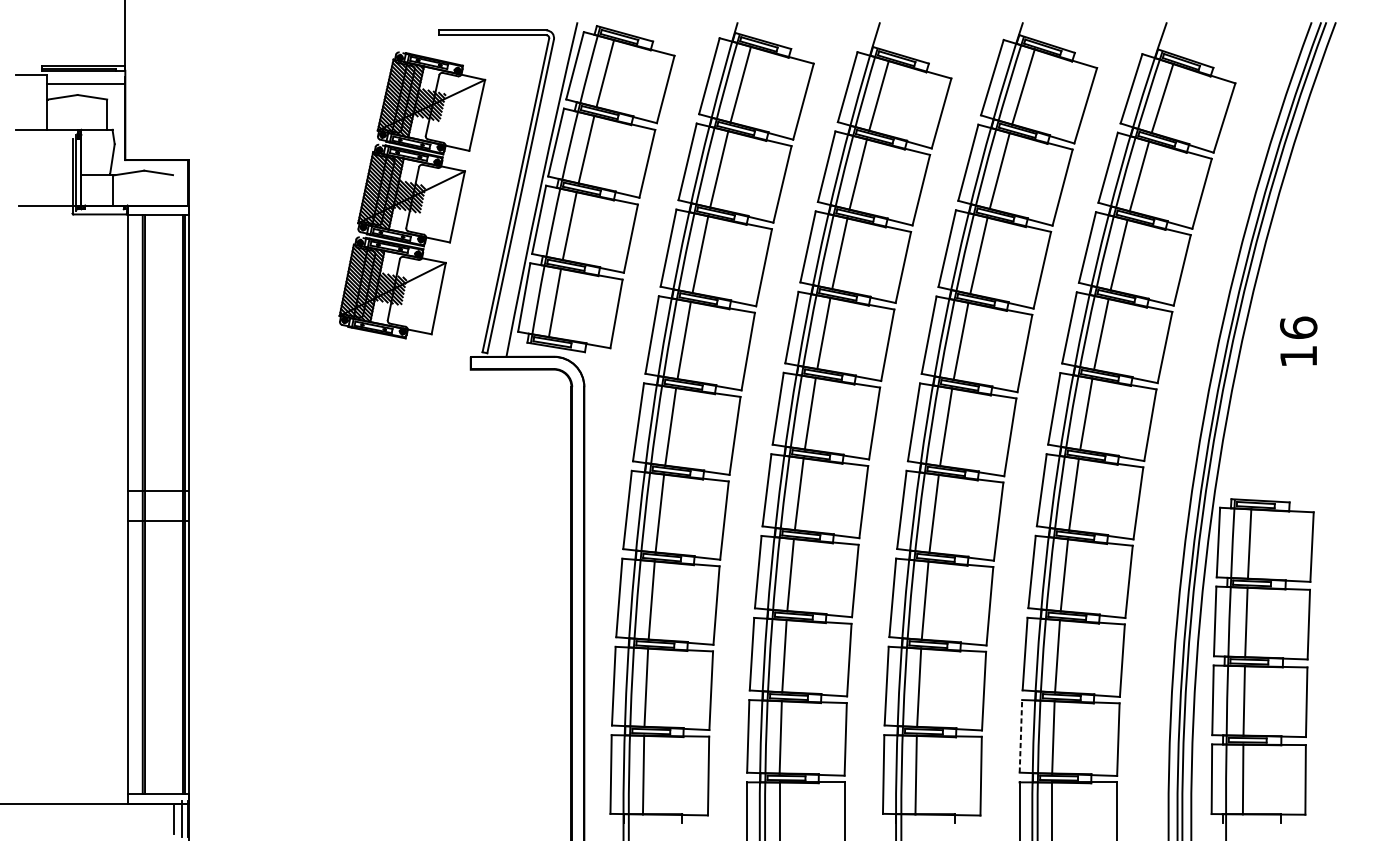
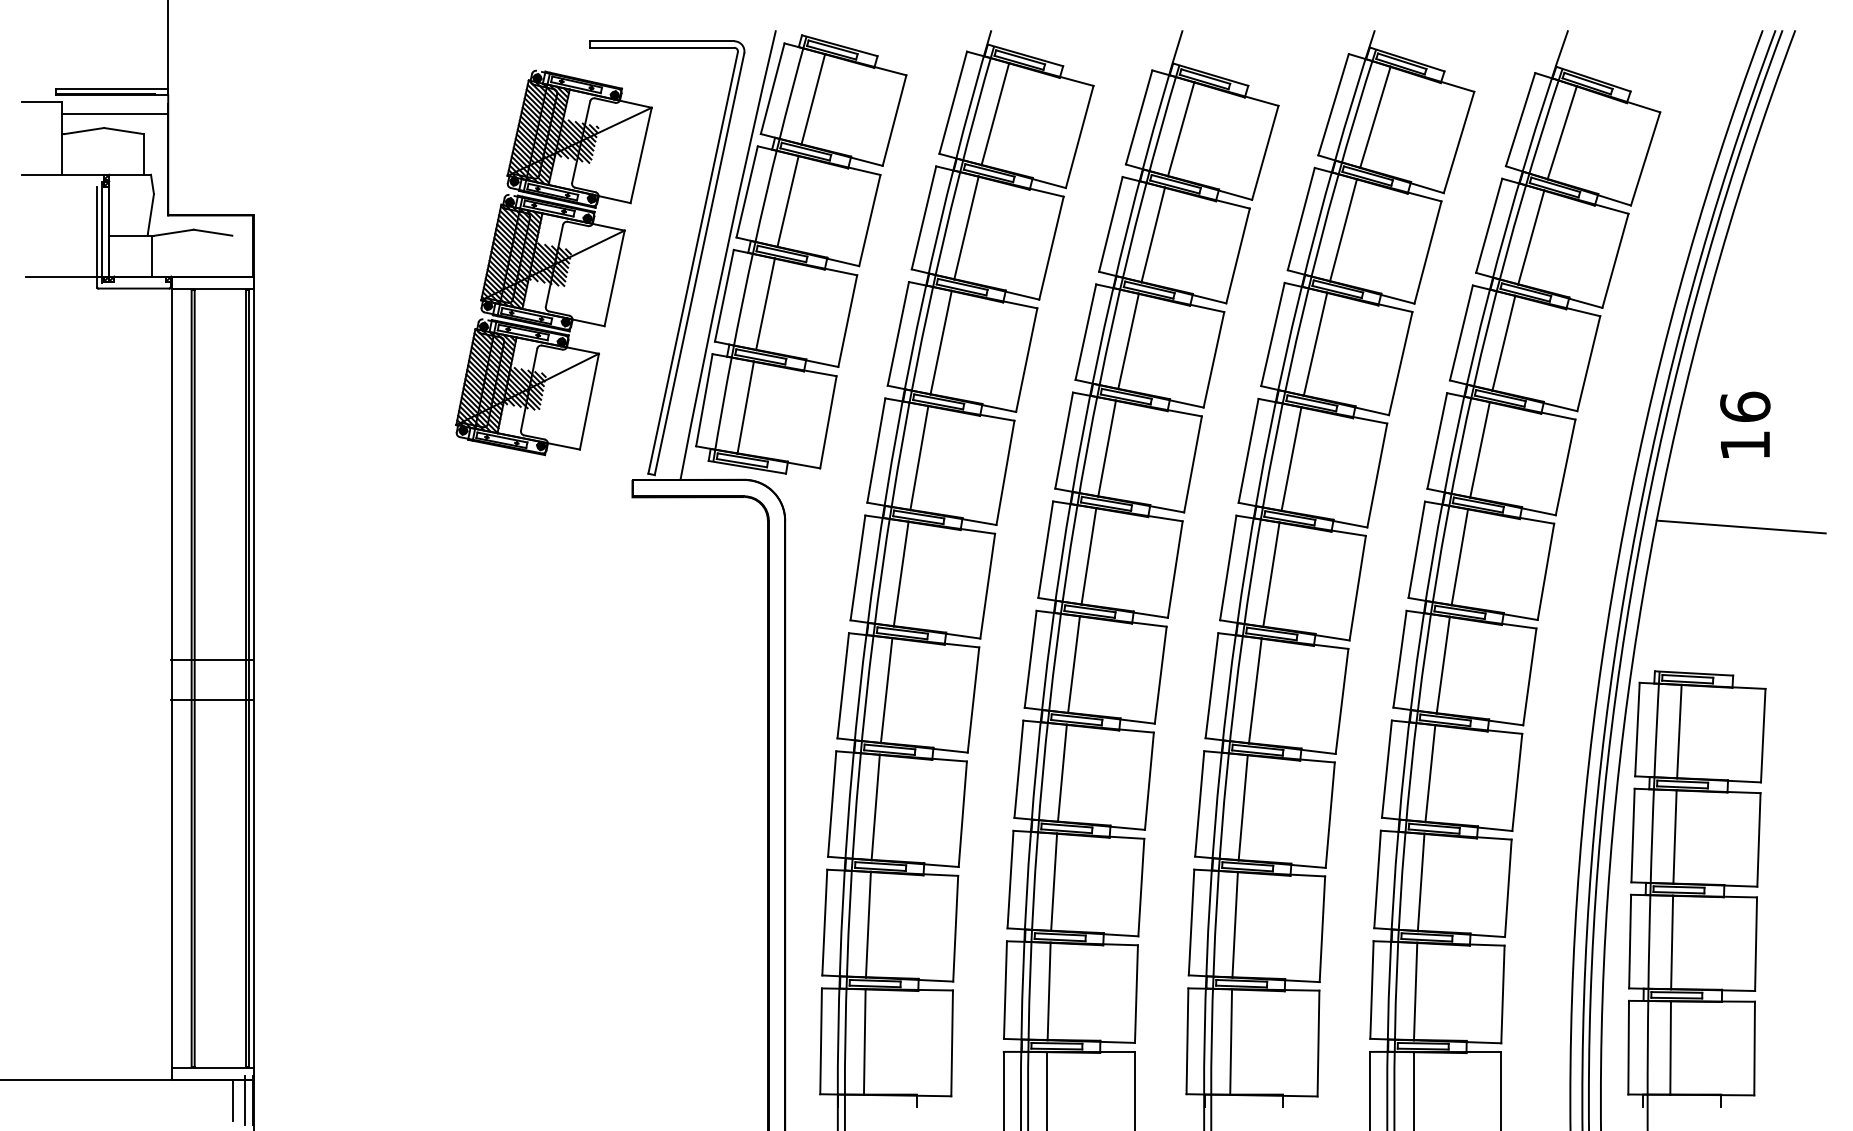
text: (1298, 340) -> (1745, 424), moved
line: (1295, 391) -> (1740, 526), added
line: (1020, 736) -> (1371, 990), dashed -> solid

